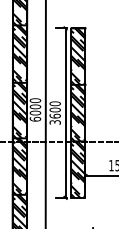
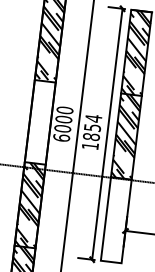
hatch: (19, 109) -> (39, 120), removed
text: (54, 112) -> (91, 131), 3600 -> 1854
hatch: (78, 169) -> (116, 220), removed

